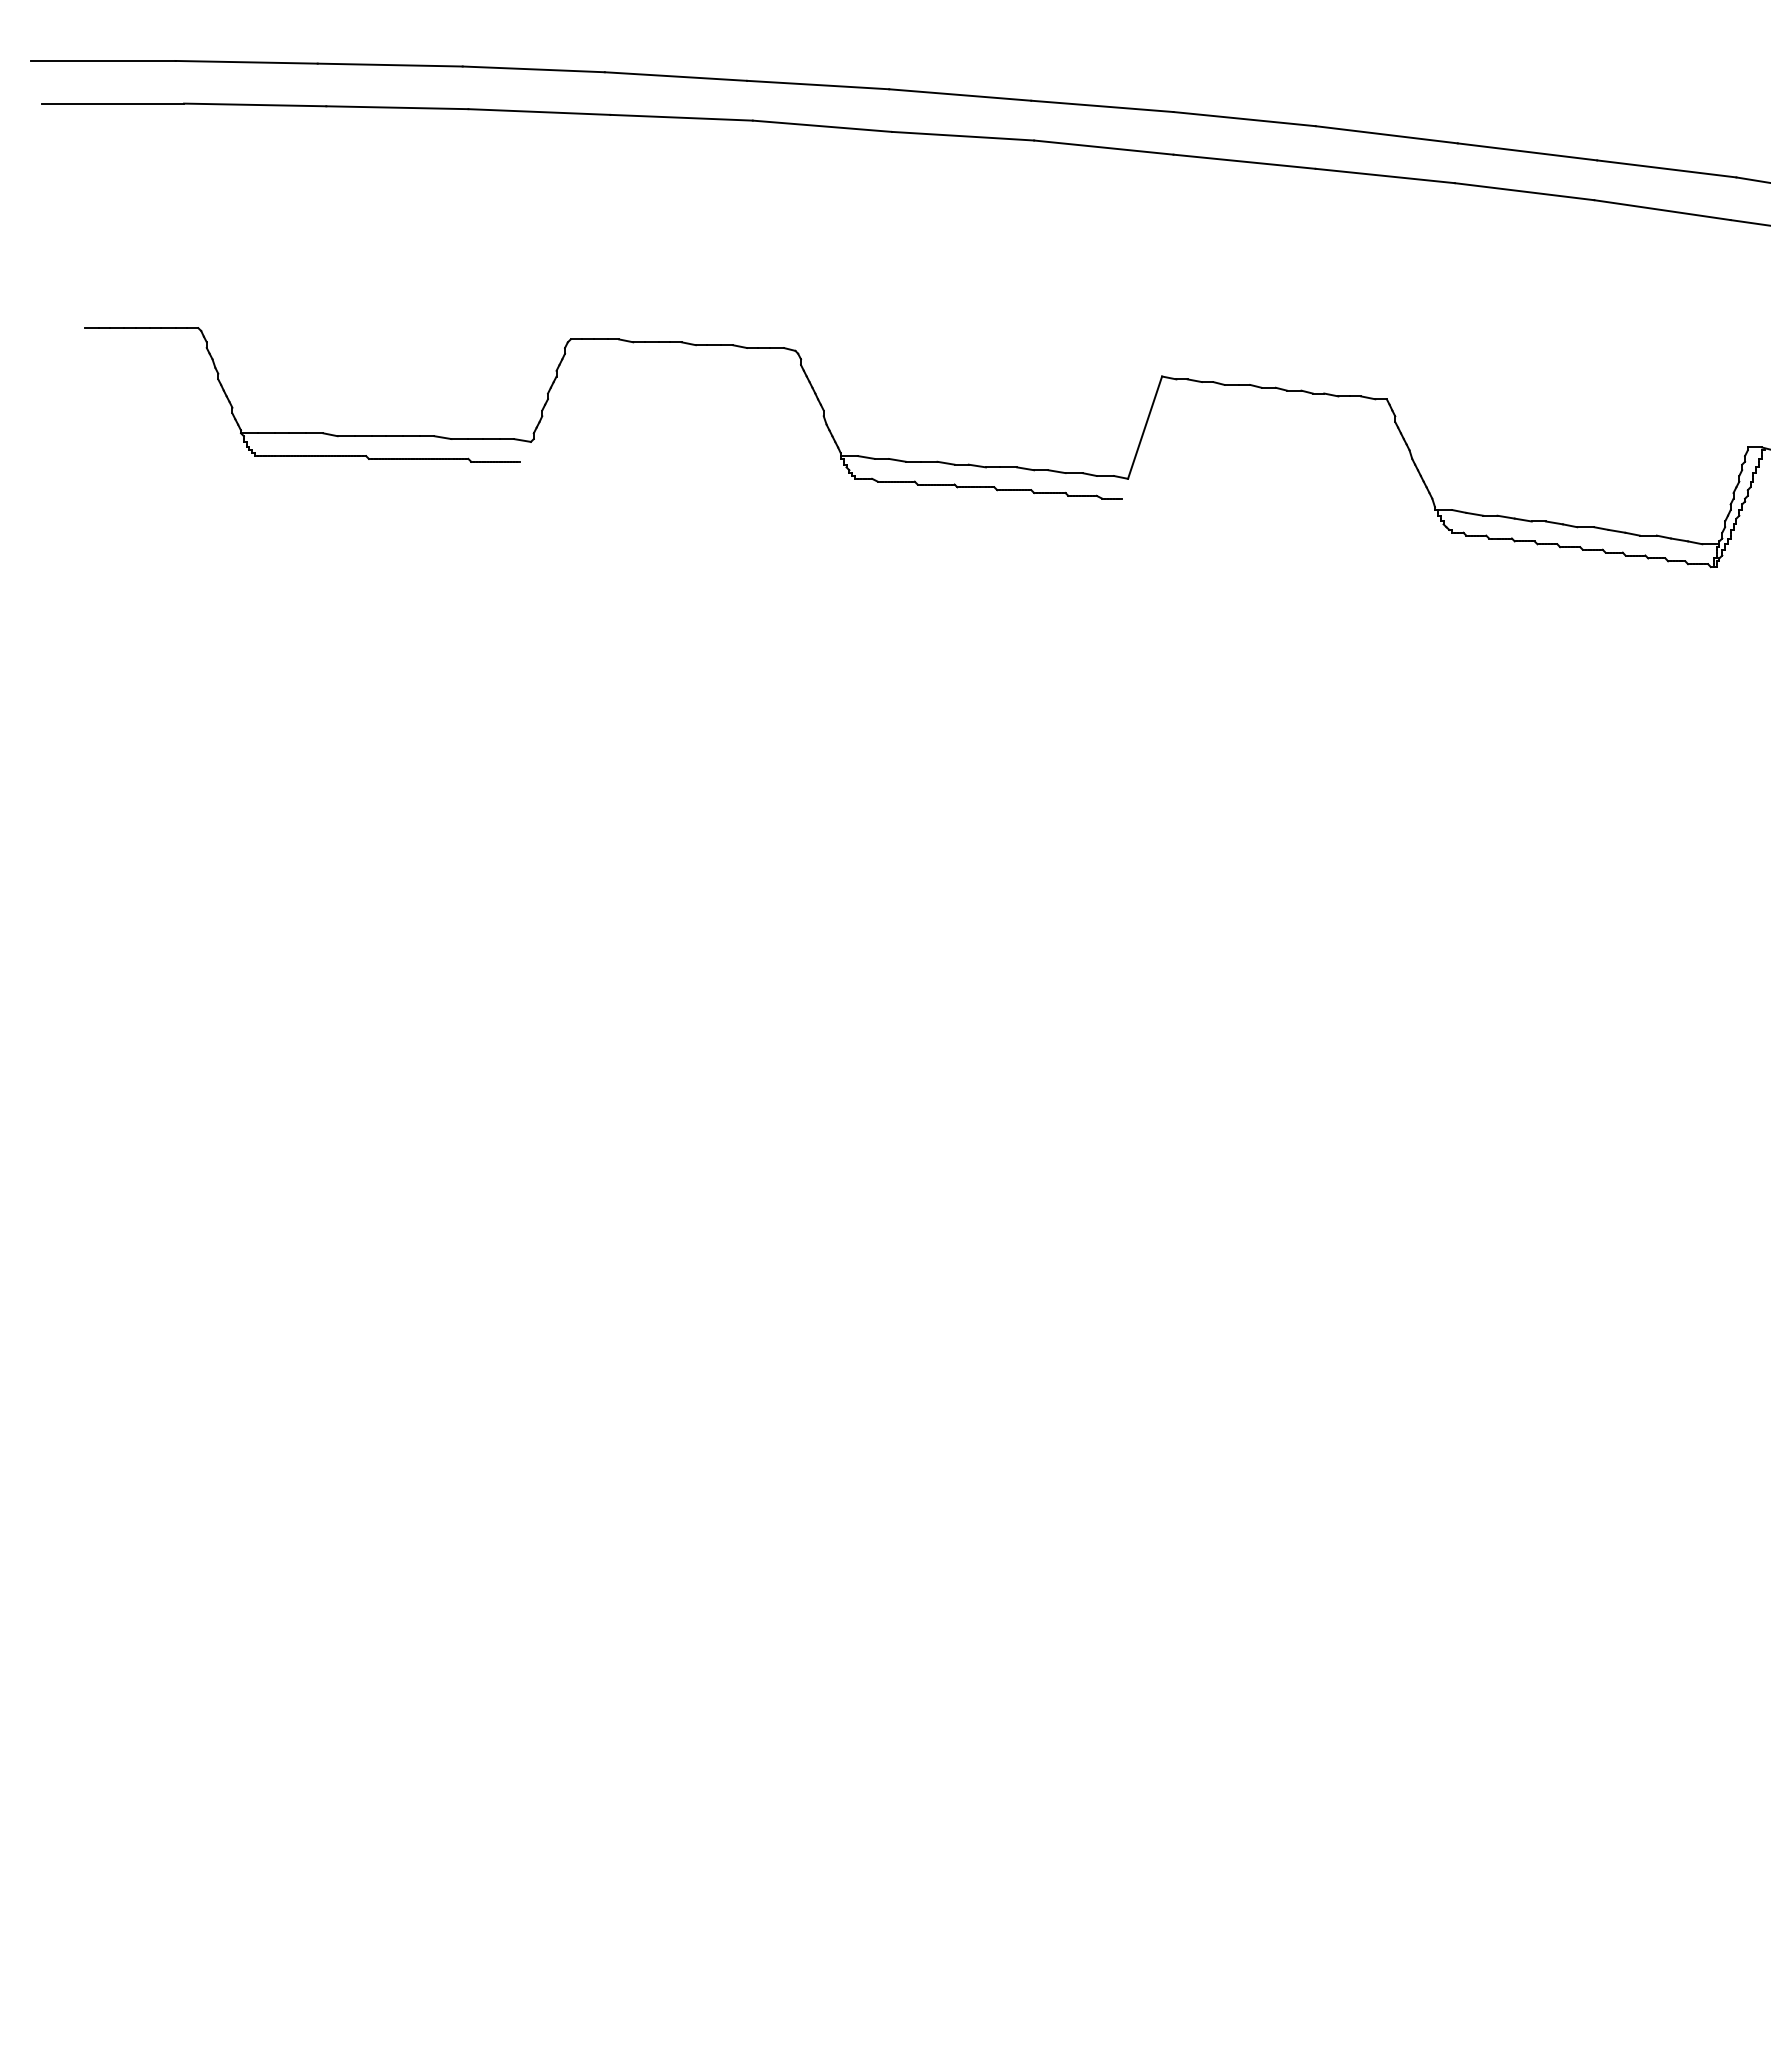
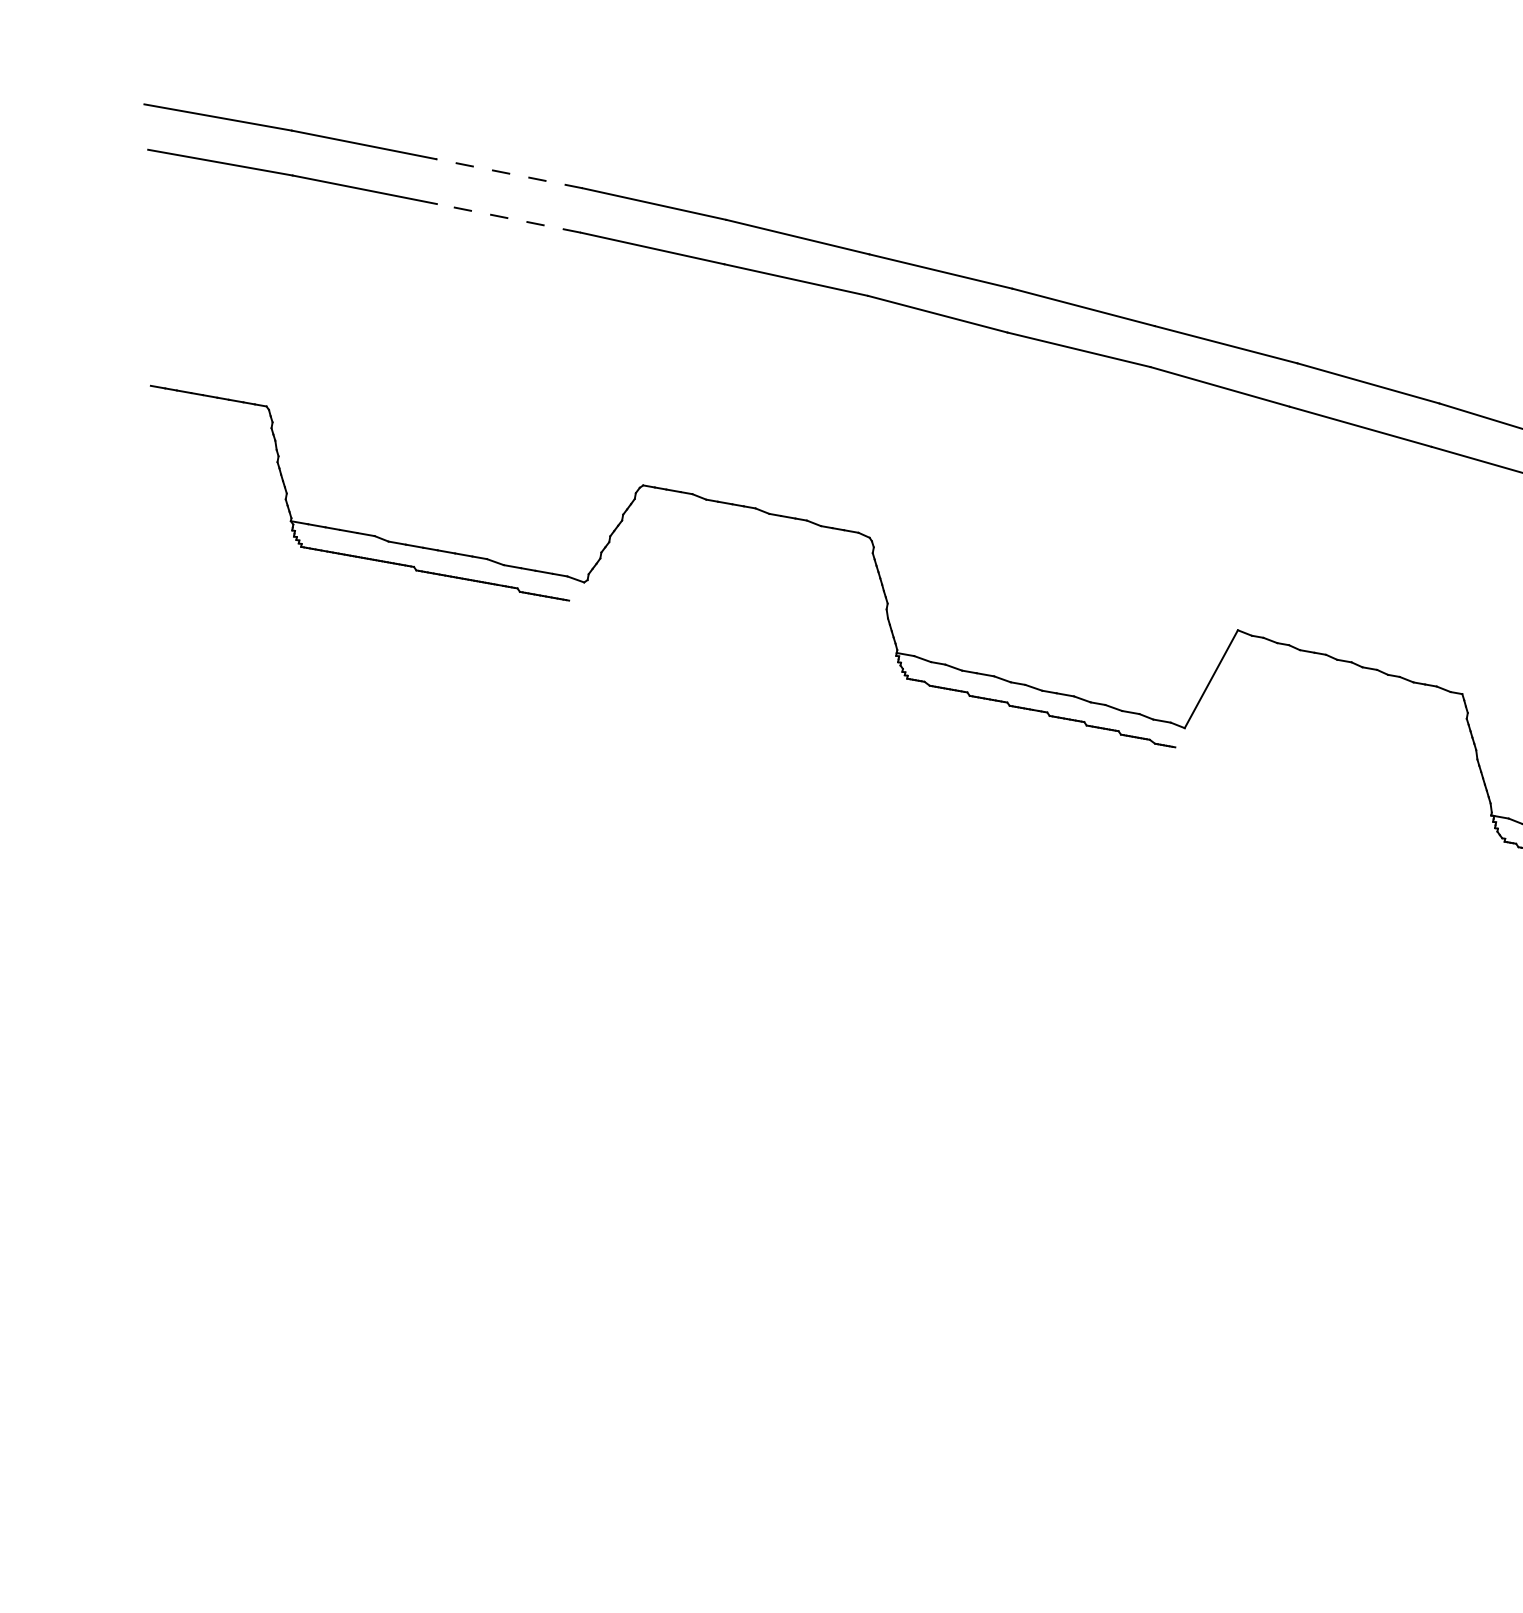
line: (389, 65) -> (508, 173), solid -> dashed
line: (396, 107) -> (508, 217), solid -> dashed

